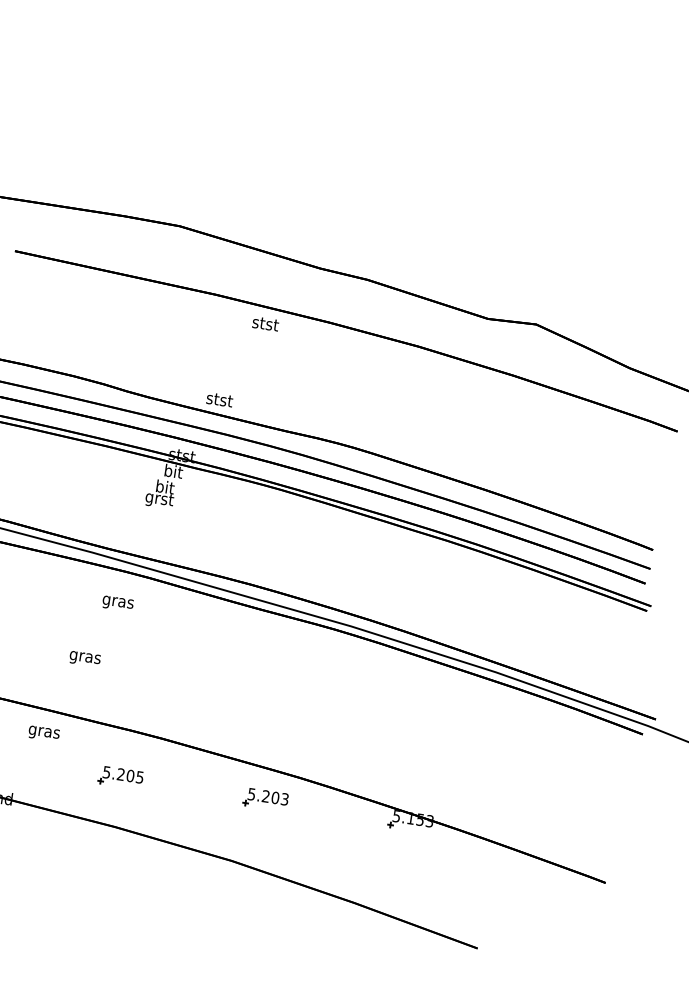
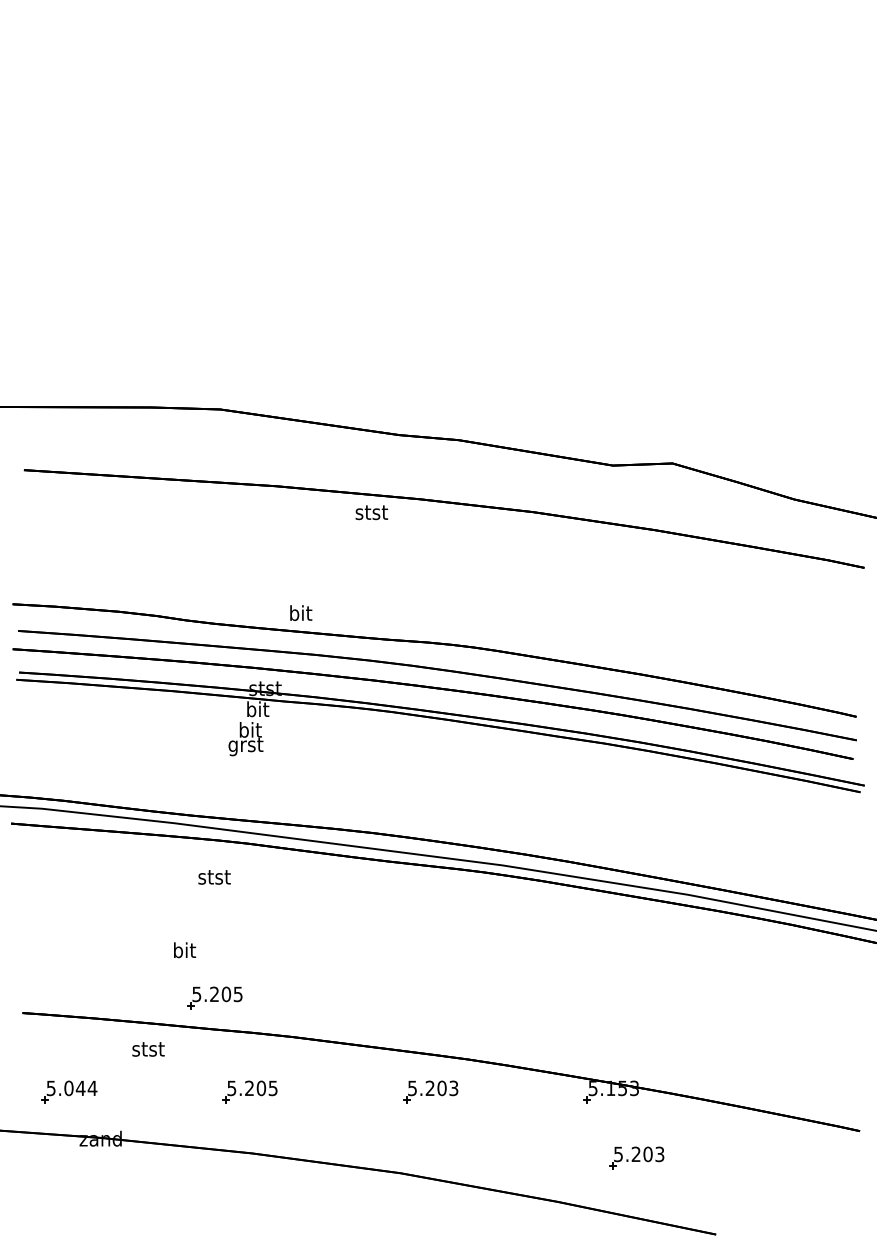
text: (265, 323) -> (371, 512), moved
text: (219, 399) -> (300, 613), stst -> bit
text: (118, 602) -> (214, 879), gras -> stst
text: (85, 657) -> (184, 952), gras -> bit
part: (103, 697) -> (214, 997), added
text: (44, 732) -> (148, 1051), gras -> stst
part: (423, 876) -> (636, 1157), added

